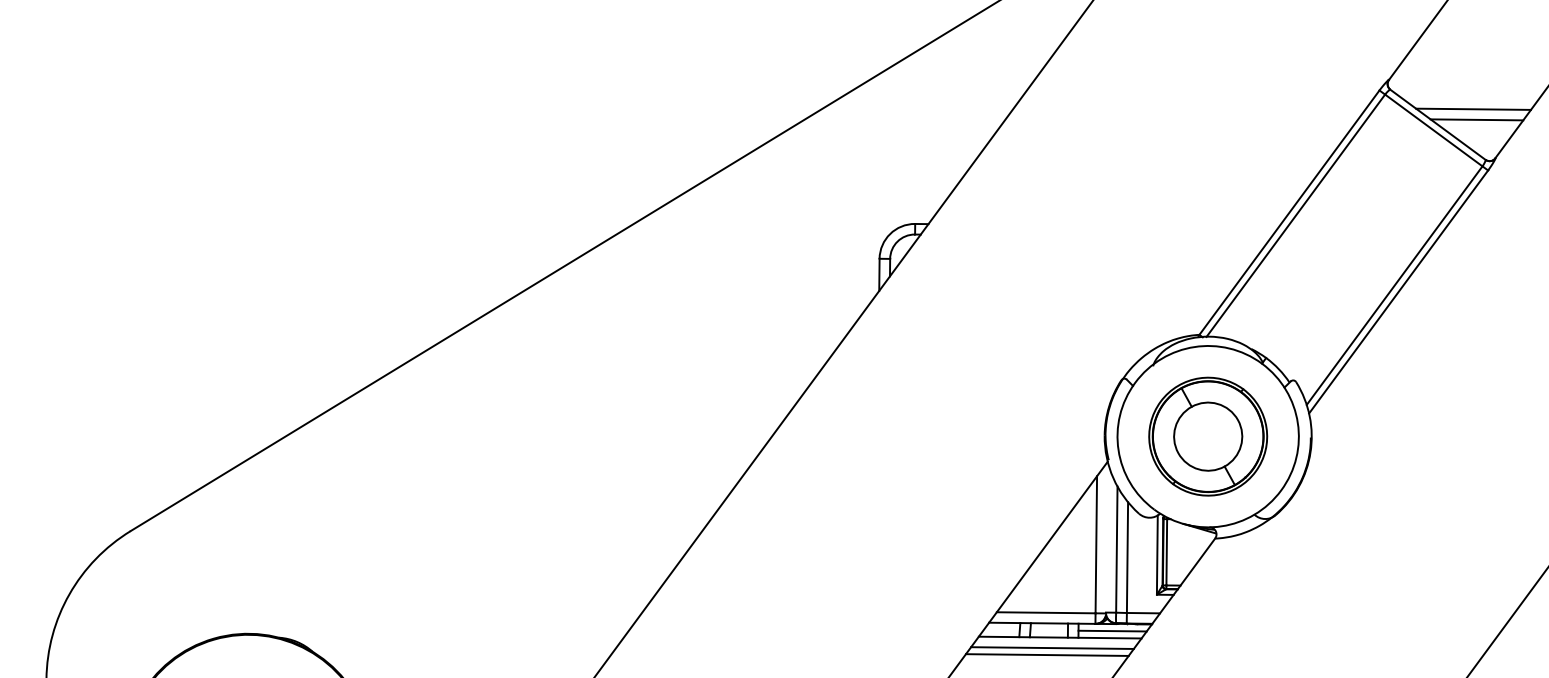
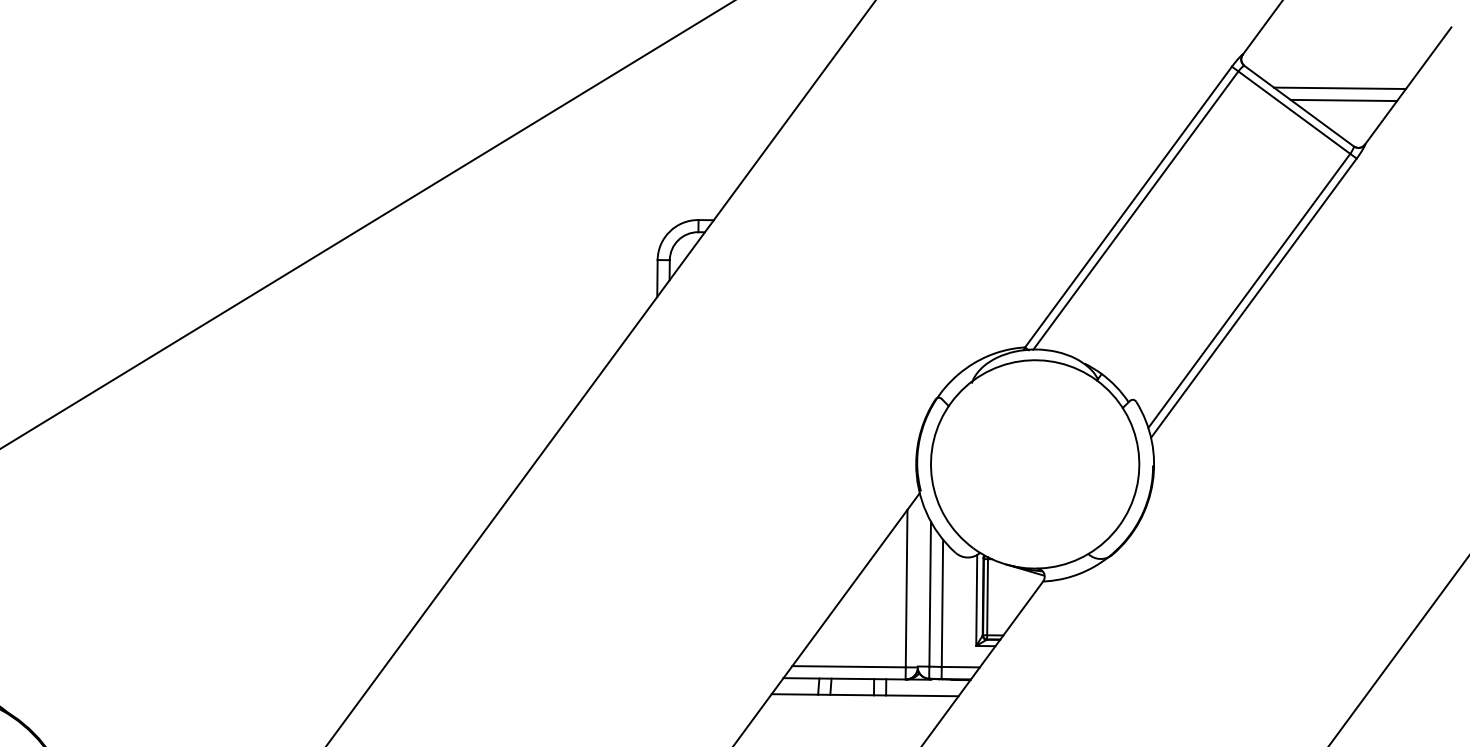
part: (1208, 436) -> (1035, 464), removed
line: (1112, 630) -> (925, 687), removed
line: (1052, 647) -> (856, 706), removed
line: (1046, 654) -> (849, 714), removed

